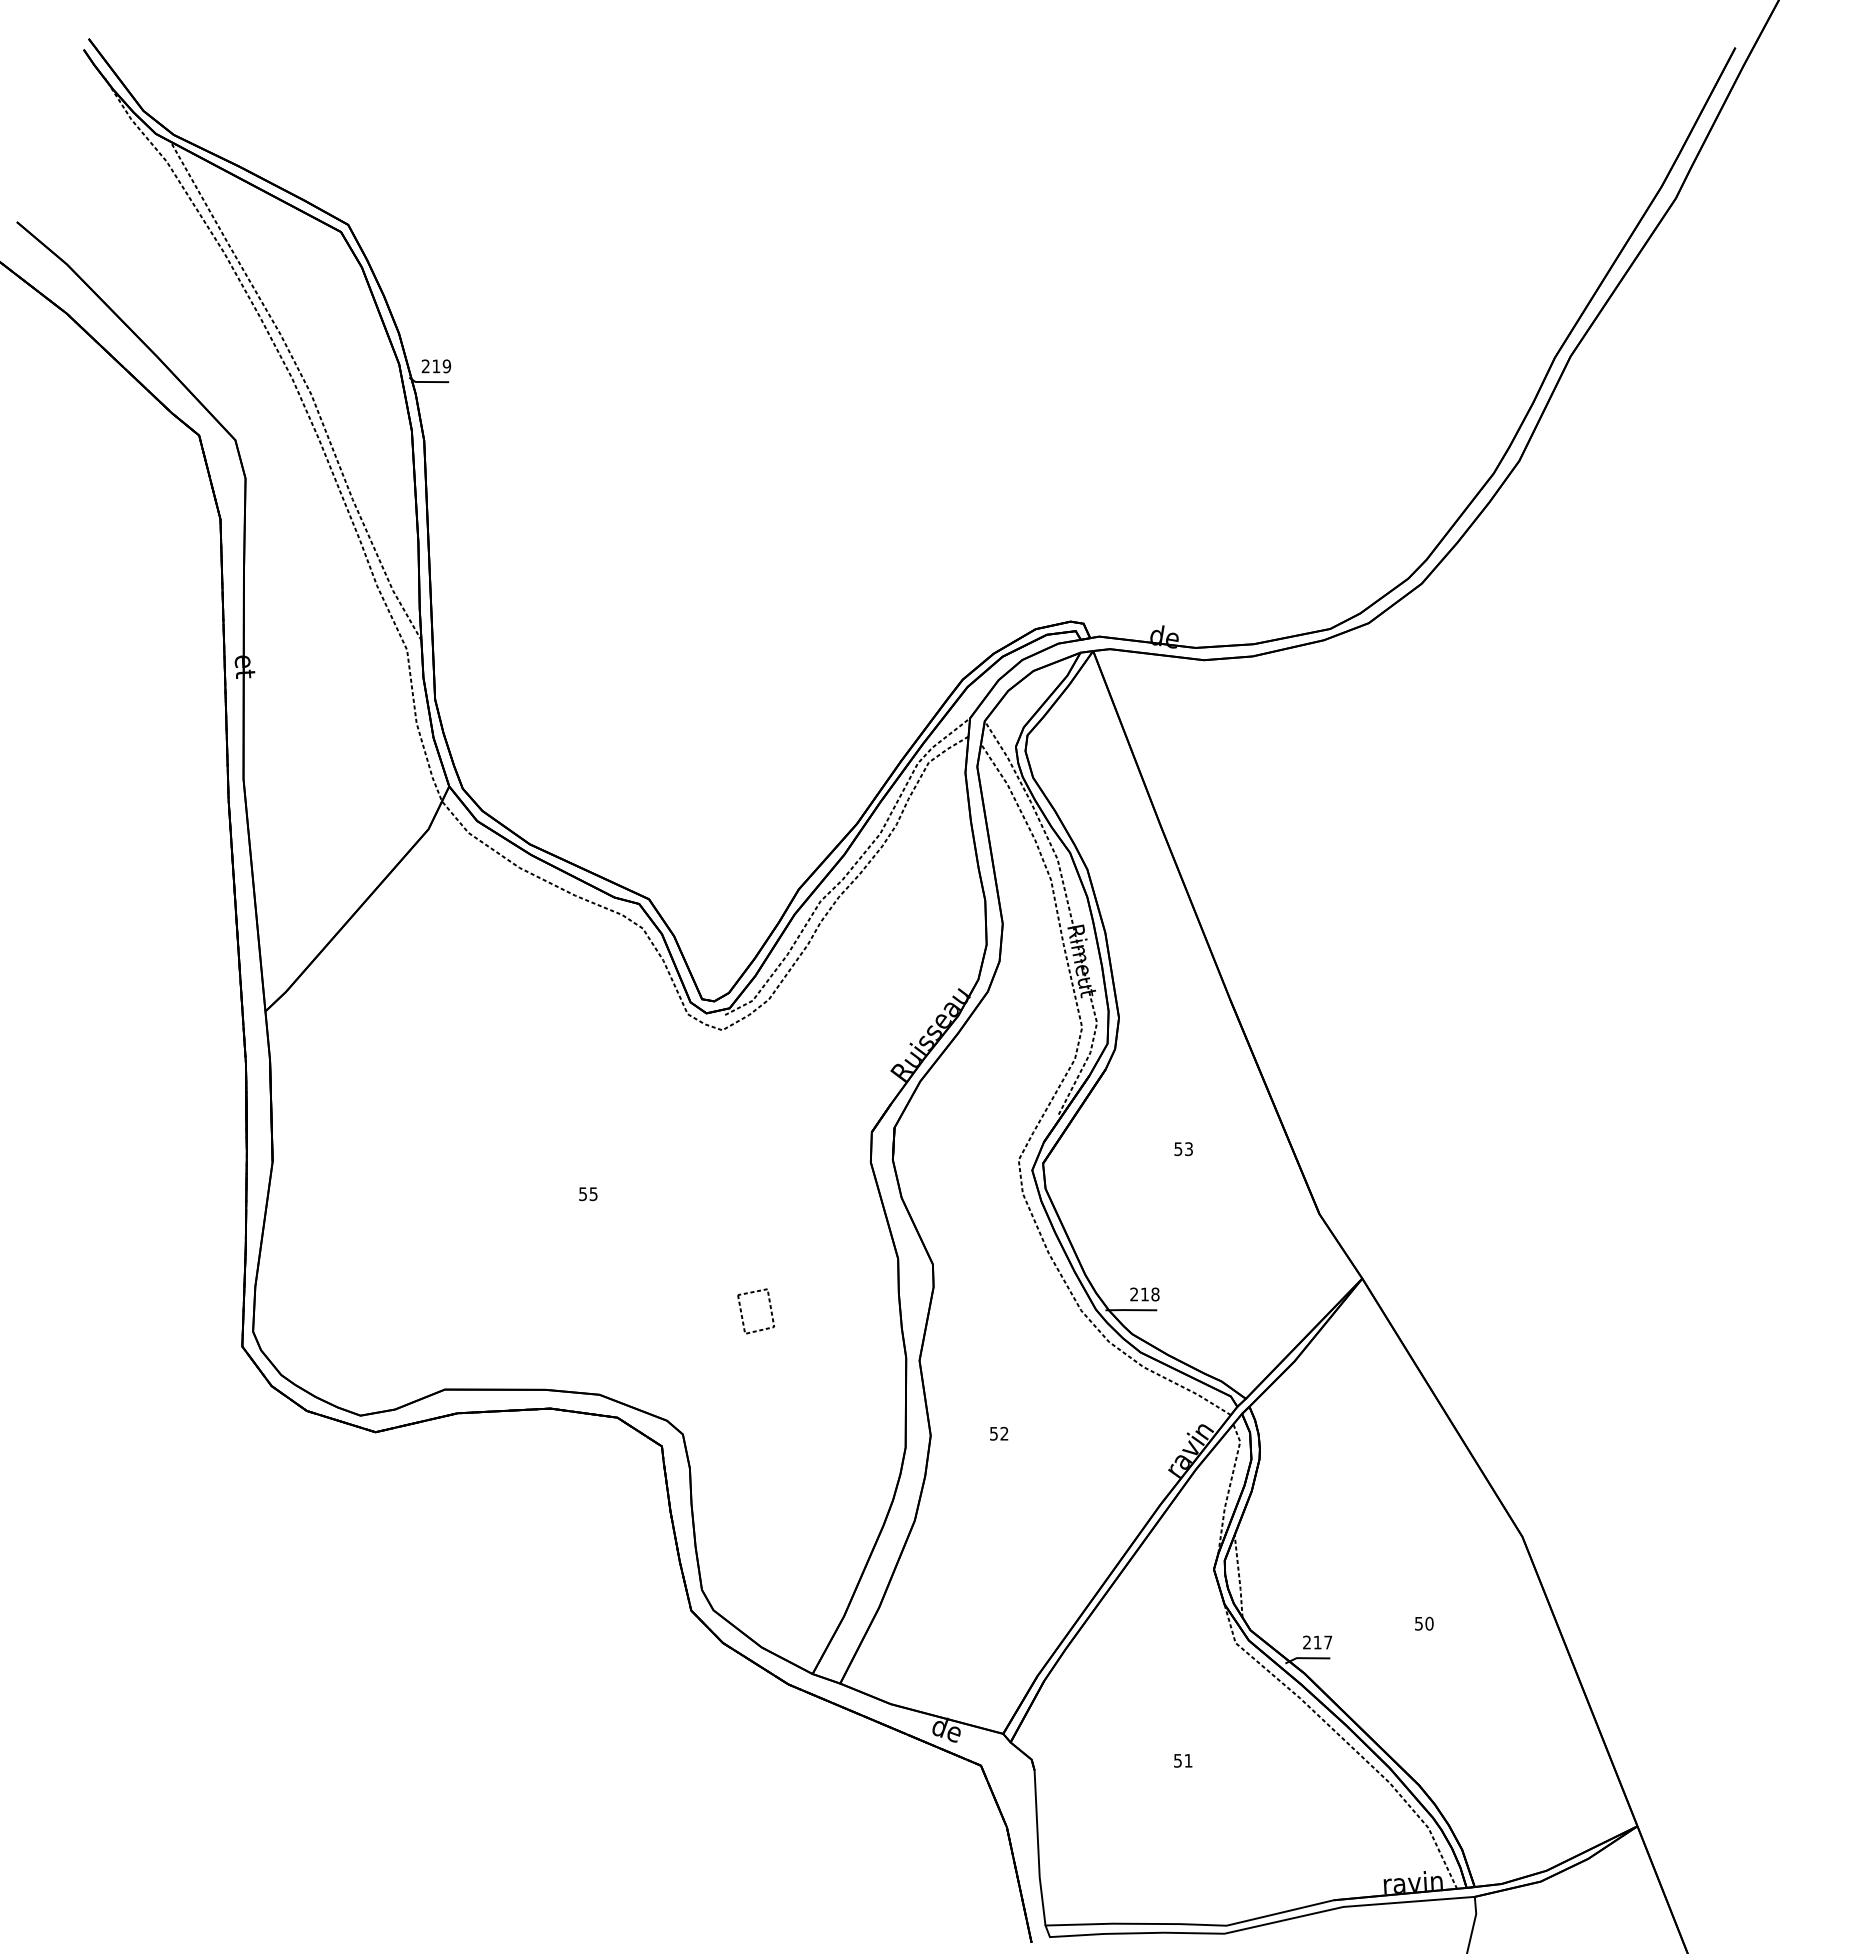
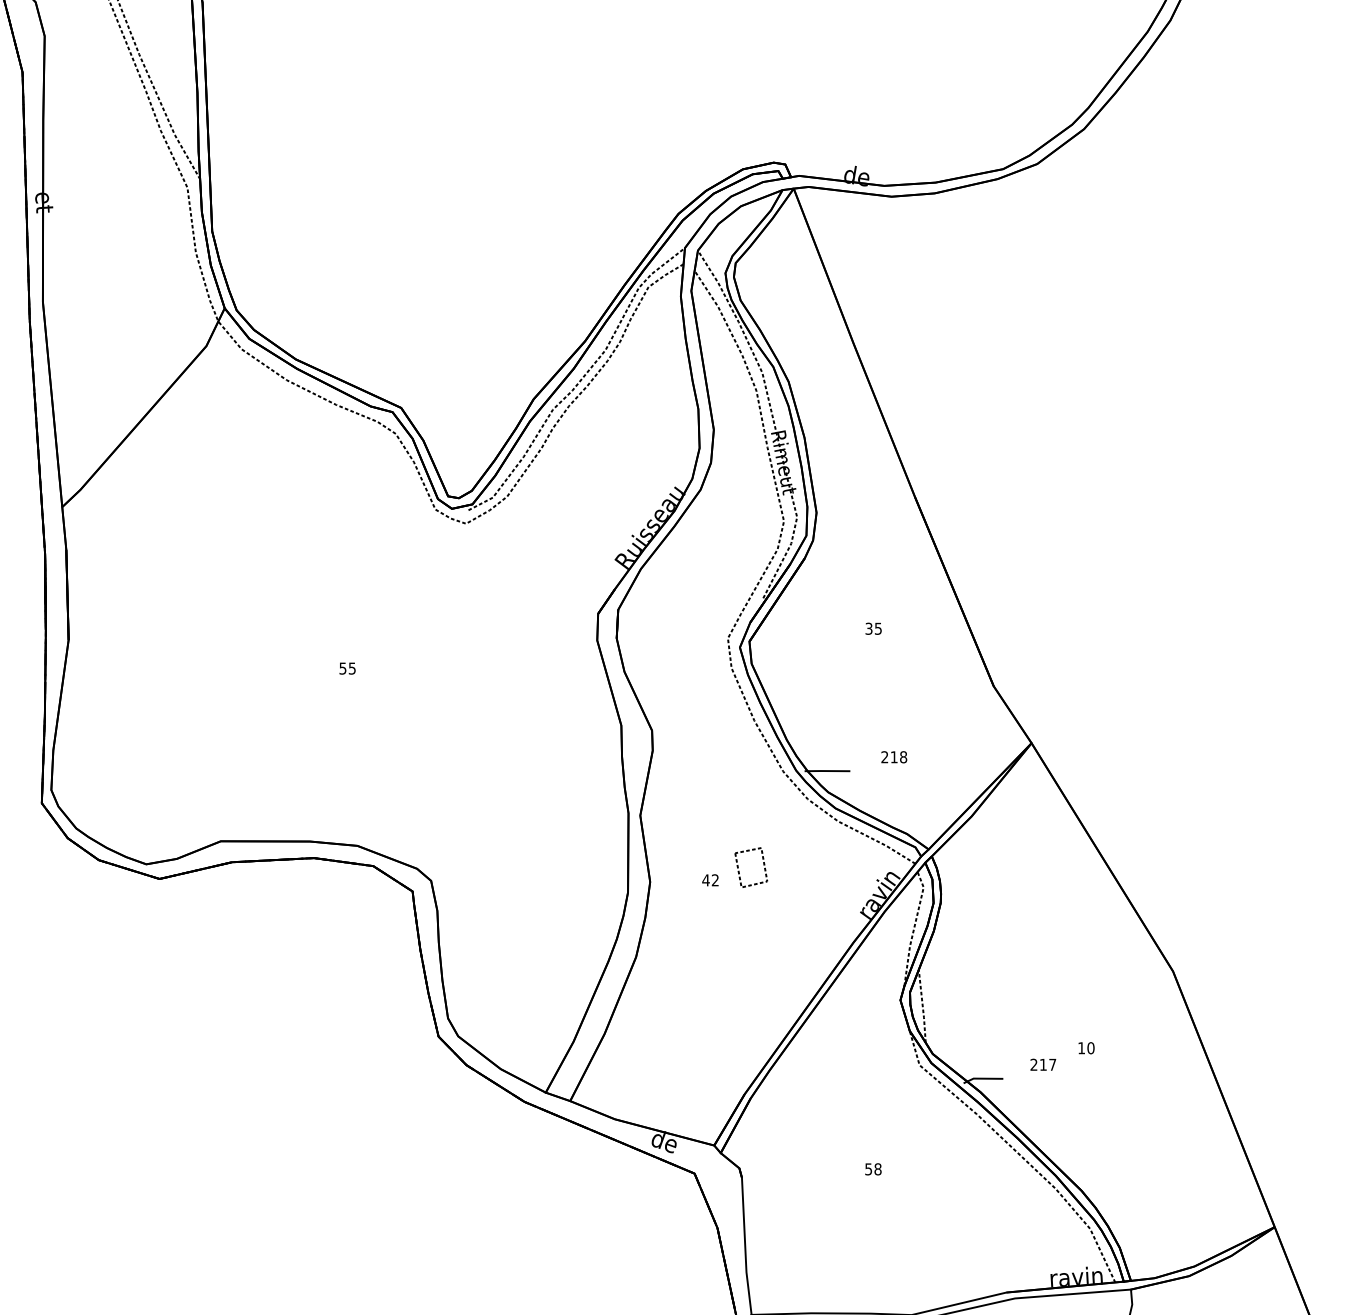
text: (1183, 1148) -> (873, 628), 53 -> 35
text: (1144, 1294) -> (893, 757), moved
part: (769, 1307) -> (763, 864), moved
text: (993, 1433) -> (705, 880), 52 -> 42
text: (1418, 1623) -> (1081, 1047), 50 -> 10
text: (1317, 1642) -> (1043, 1064), moved
text: (1188, 1760) -> (877, 1169), 51 -> 58

